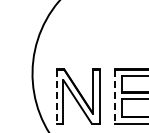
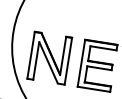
line: (56, 96) -> (31, 55), dashed -> solid
line: (114, 96) -> (81, 63), dashed -> solid

